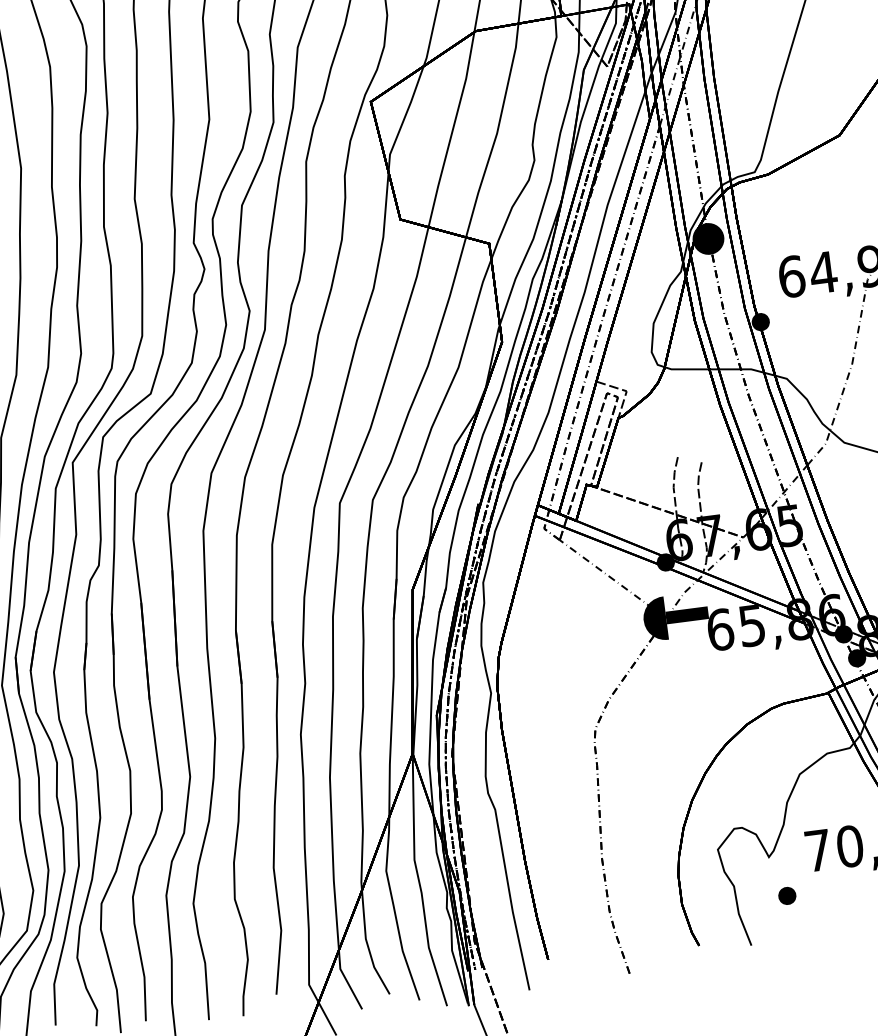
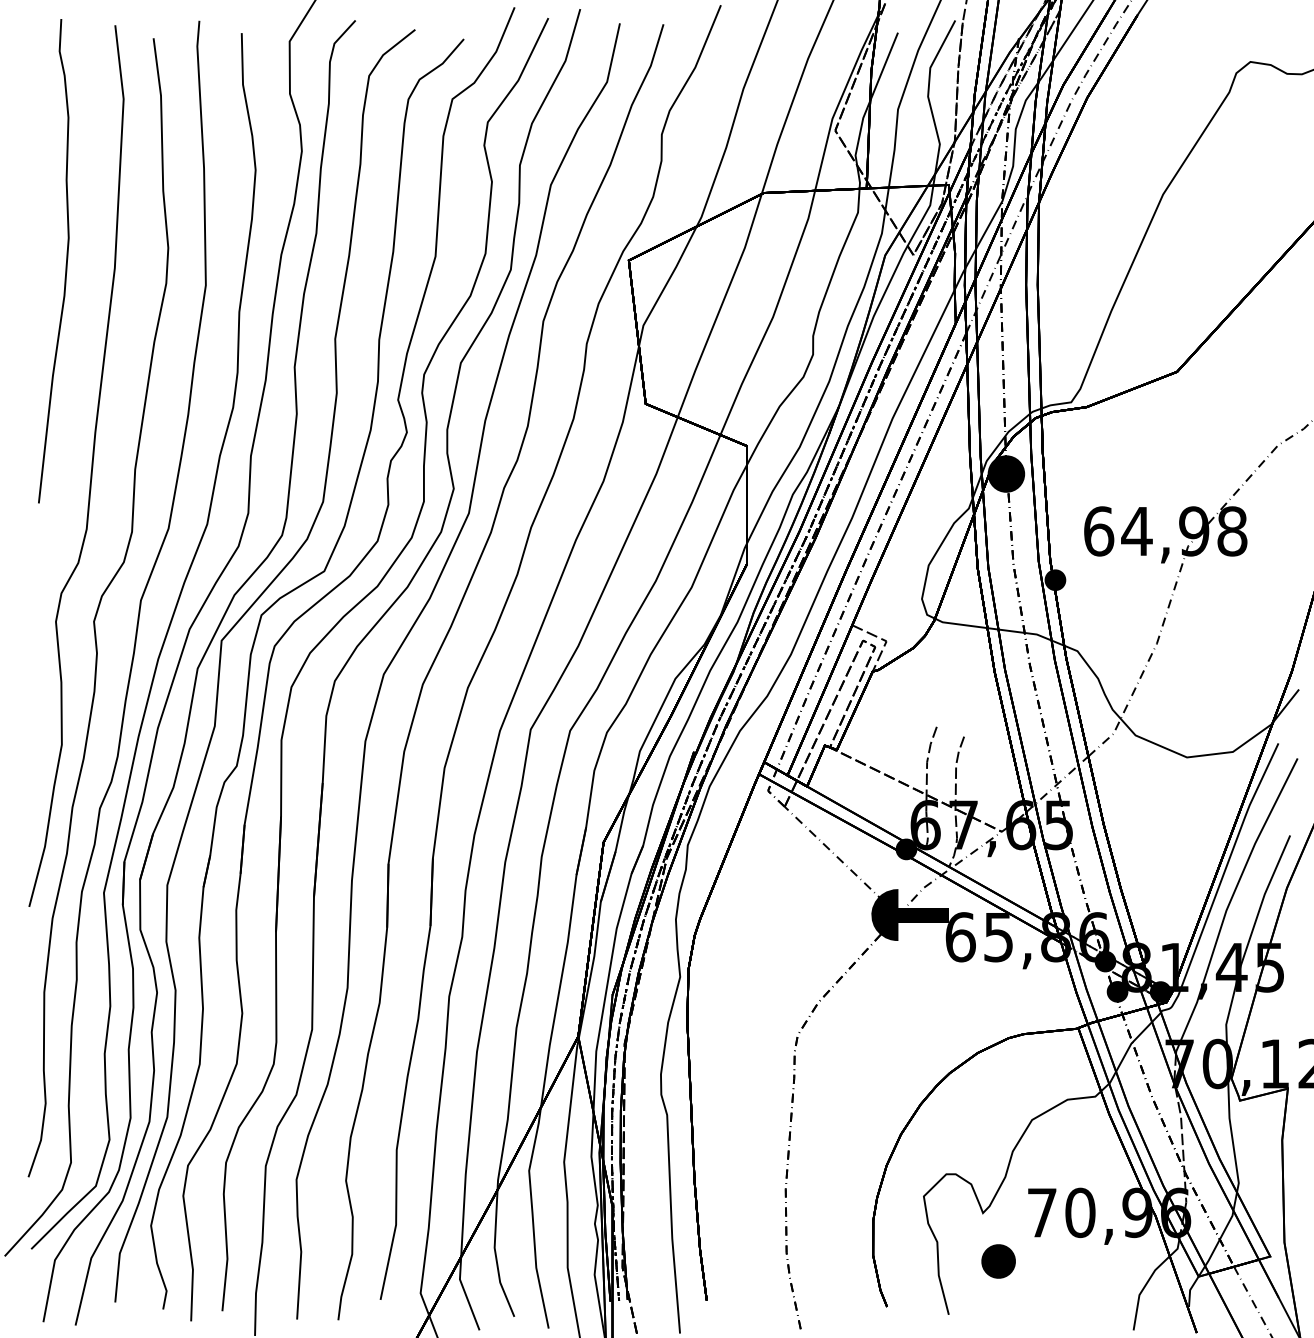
part: (787, 895) -> (998, 1261), size x1.6

